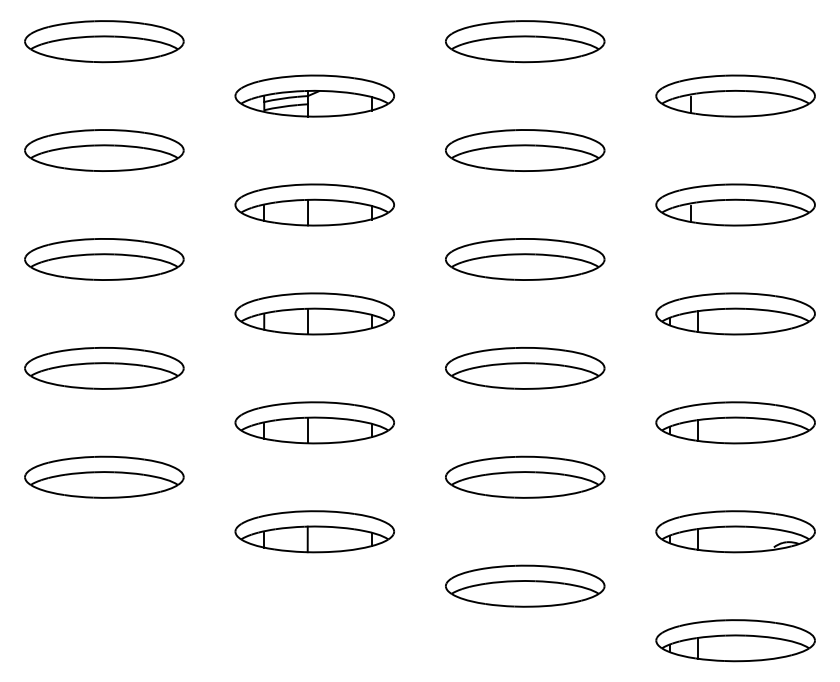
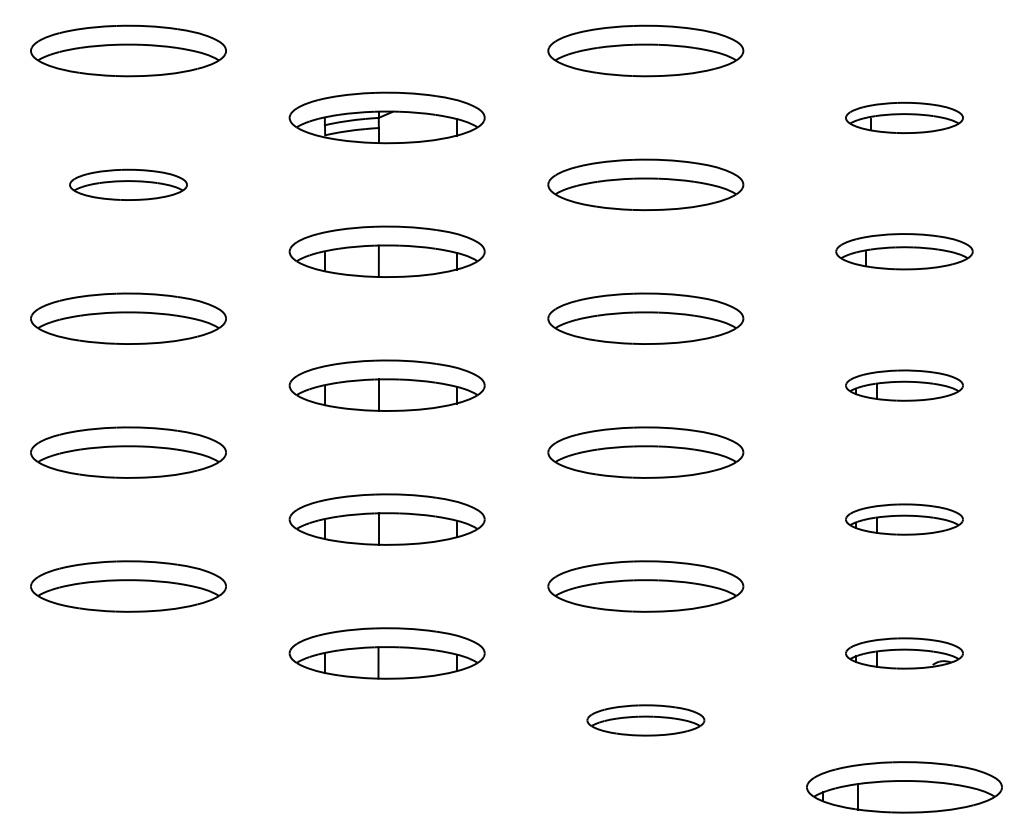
part: (735, 95) -> (904, 117), size x0.6
part: (104, 150) -> (128, 184), size x0.6
part: (735, 204) -> (904, 251), size x0.7
part: (735, 313) -> (904, 385), size x0.6
part: (735, 422) -> (904, 519), size x0.6
part: (735, 531) -> (904, 653), size x0.6
part: (524, 586) -> (645, 720), size x0.6

